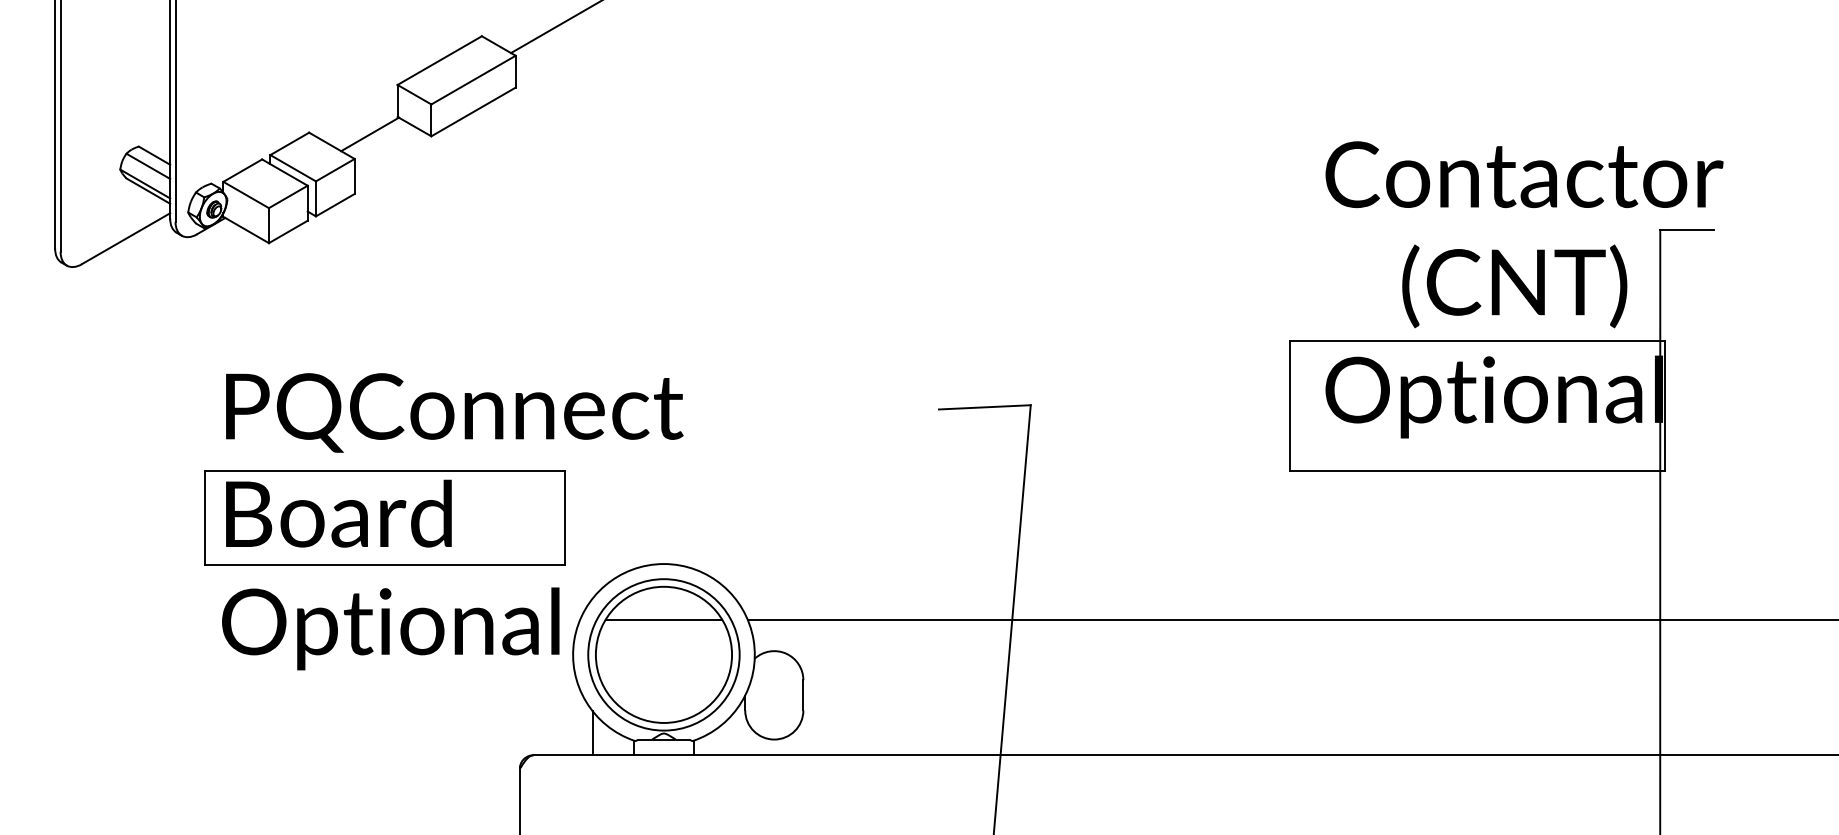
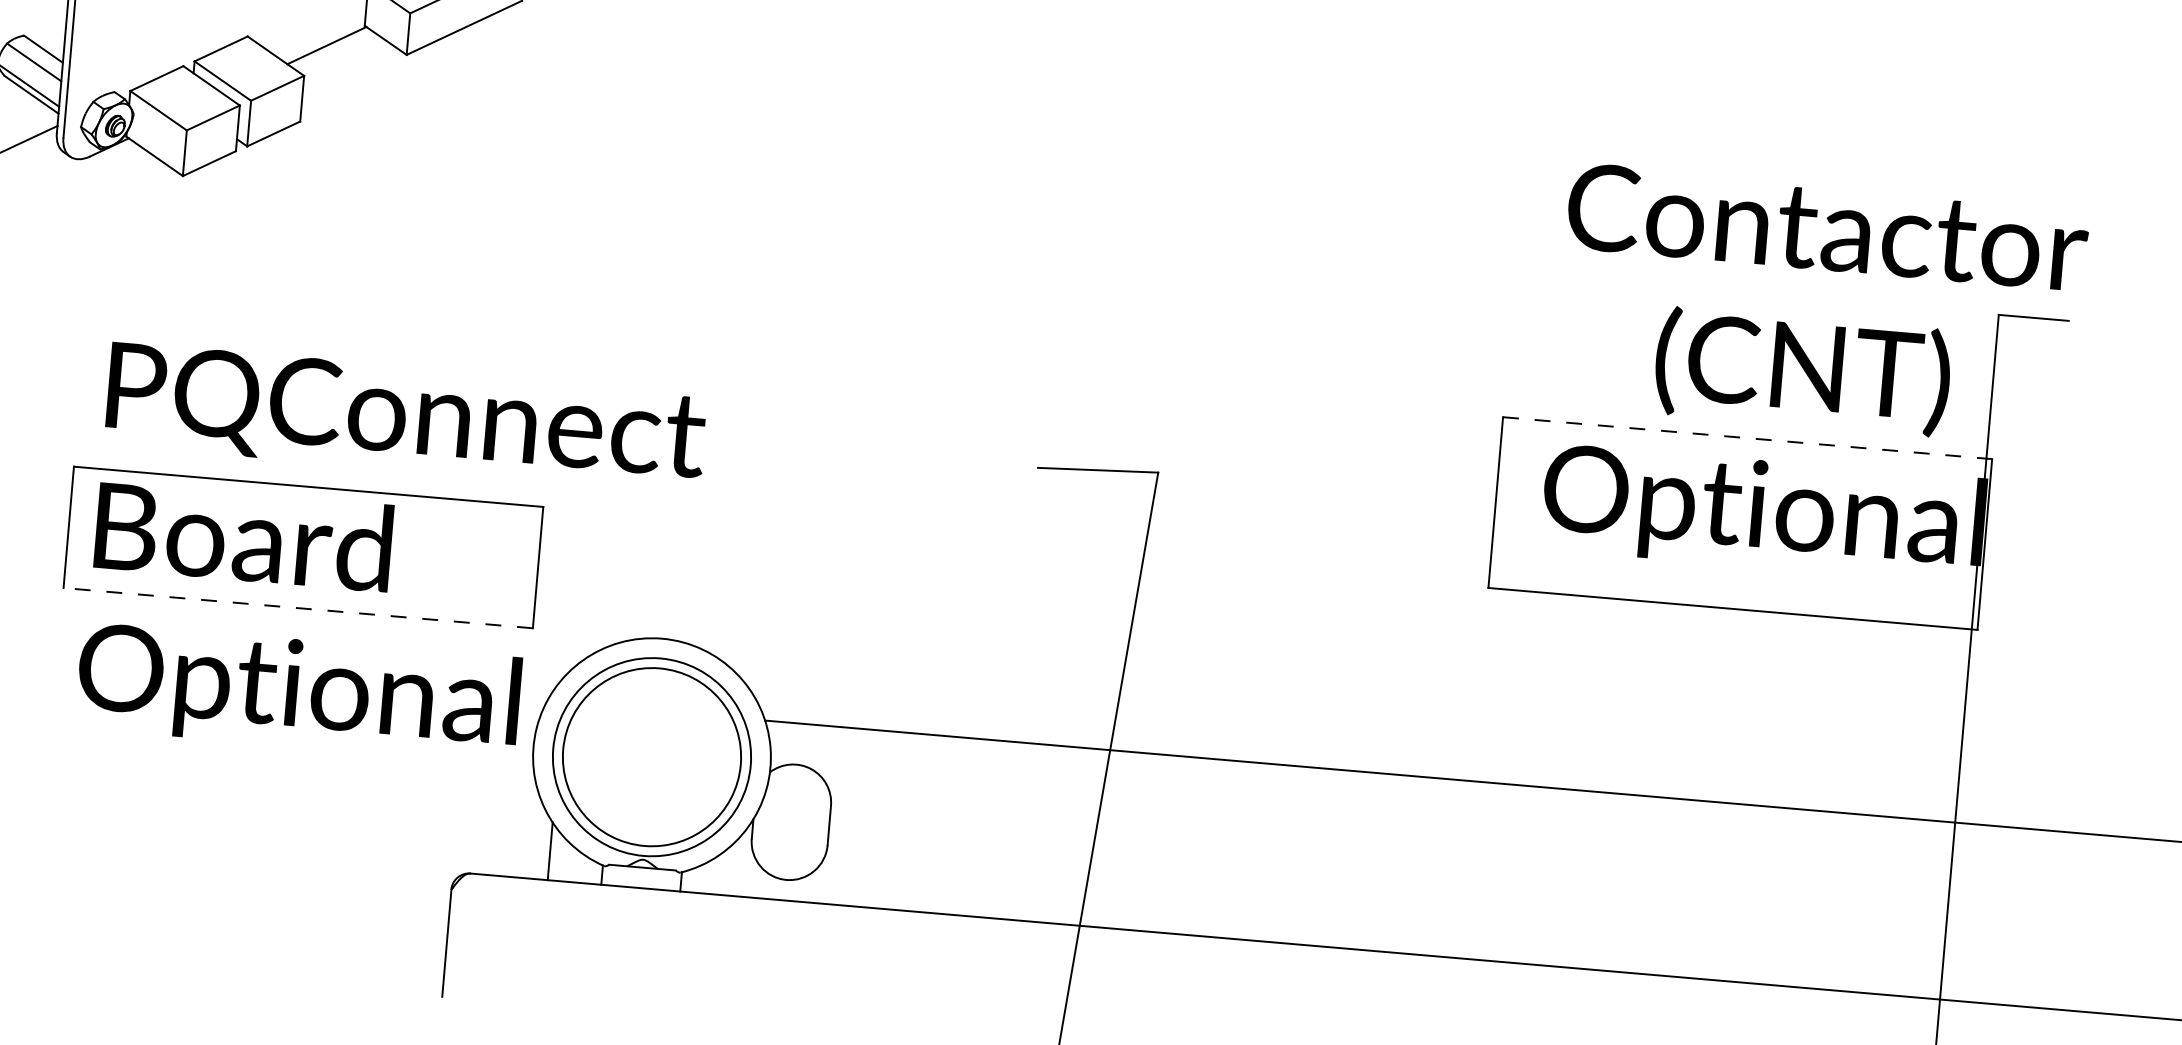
line: (1477, 340) -> (1748, 438), solid -> dashed
line: (384, 564) -> (297, 608), solid -> dashed
line: (663, 619) -> (655, 710), removed

